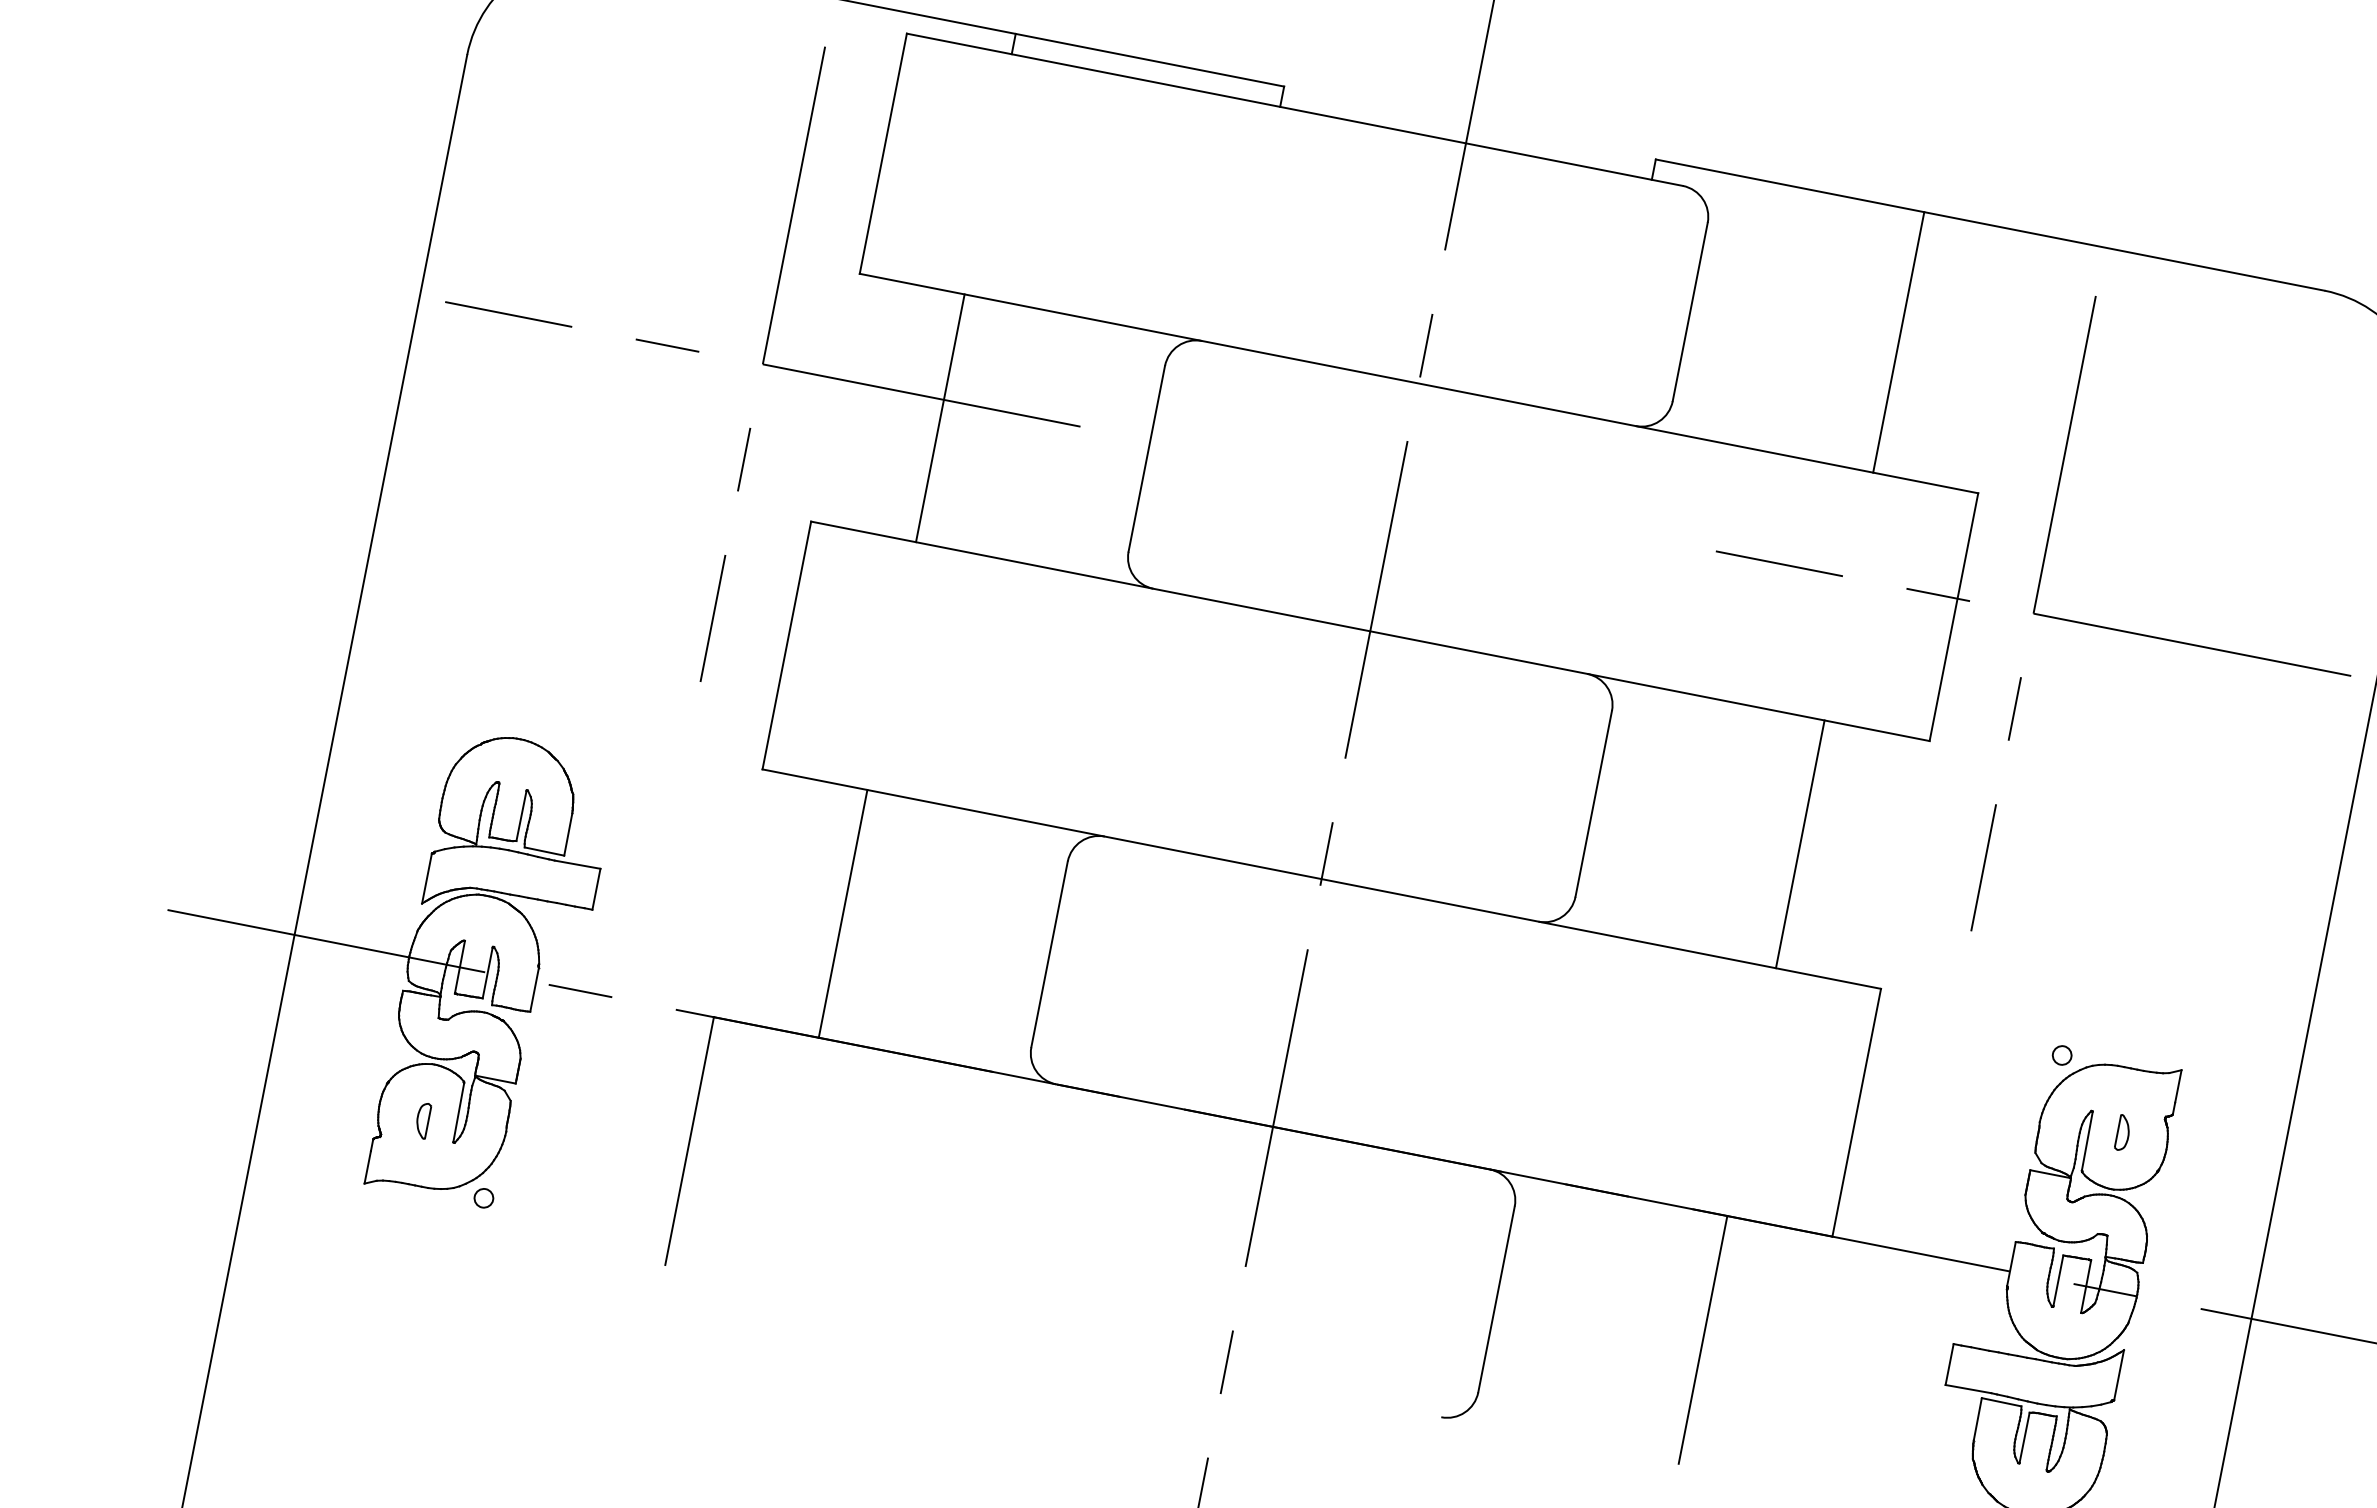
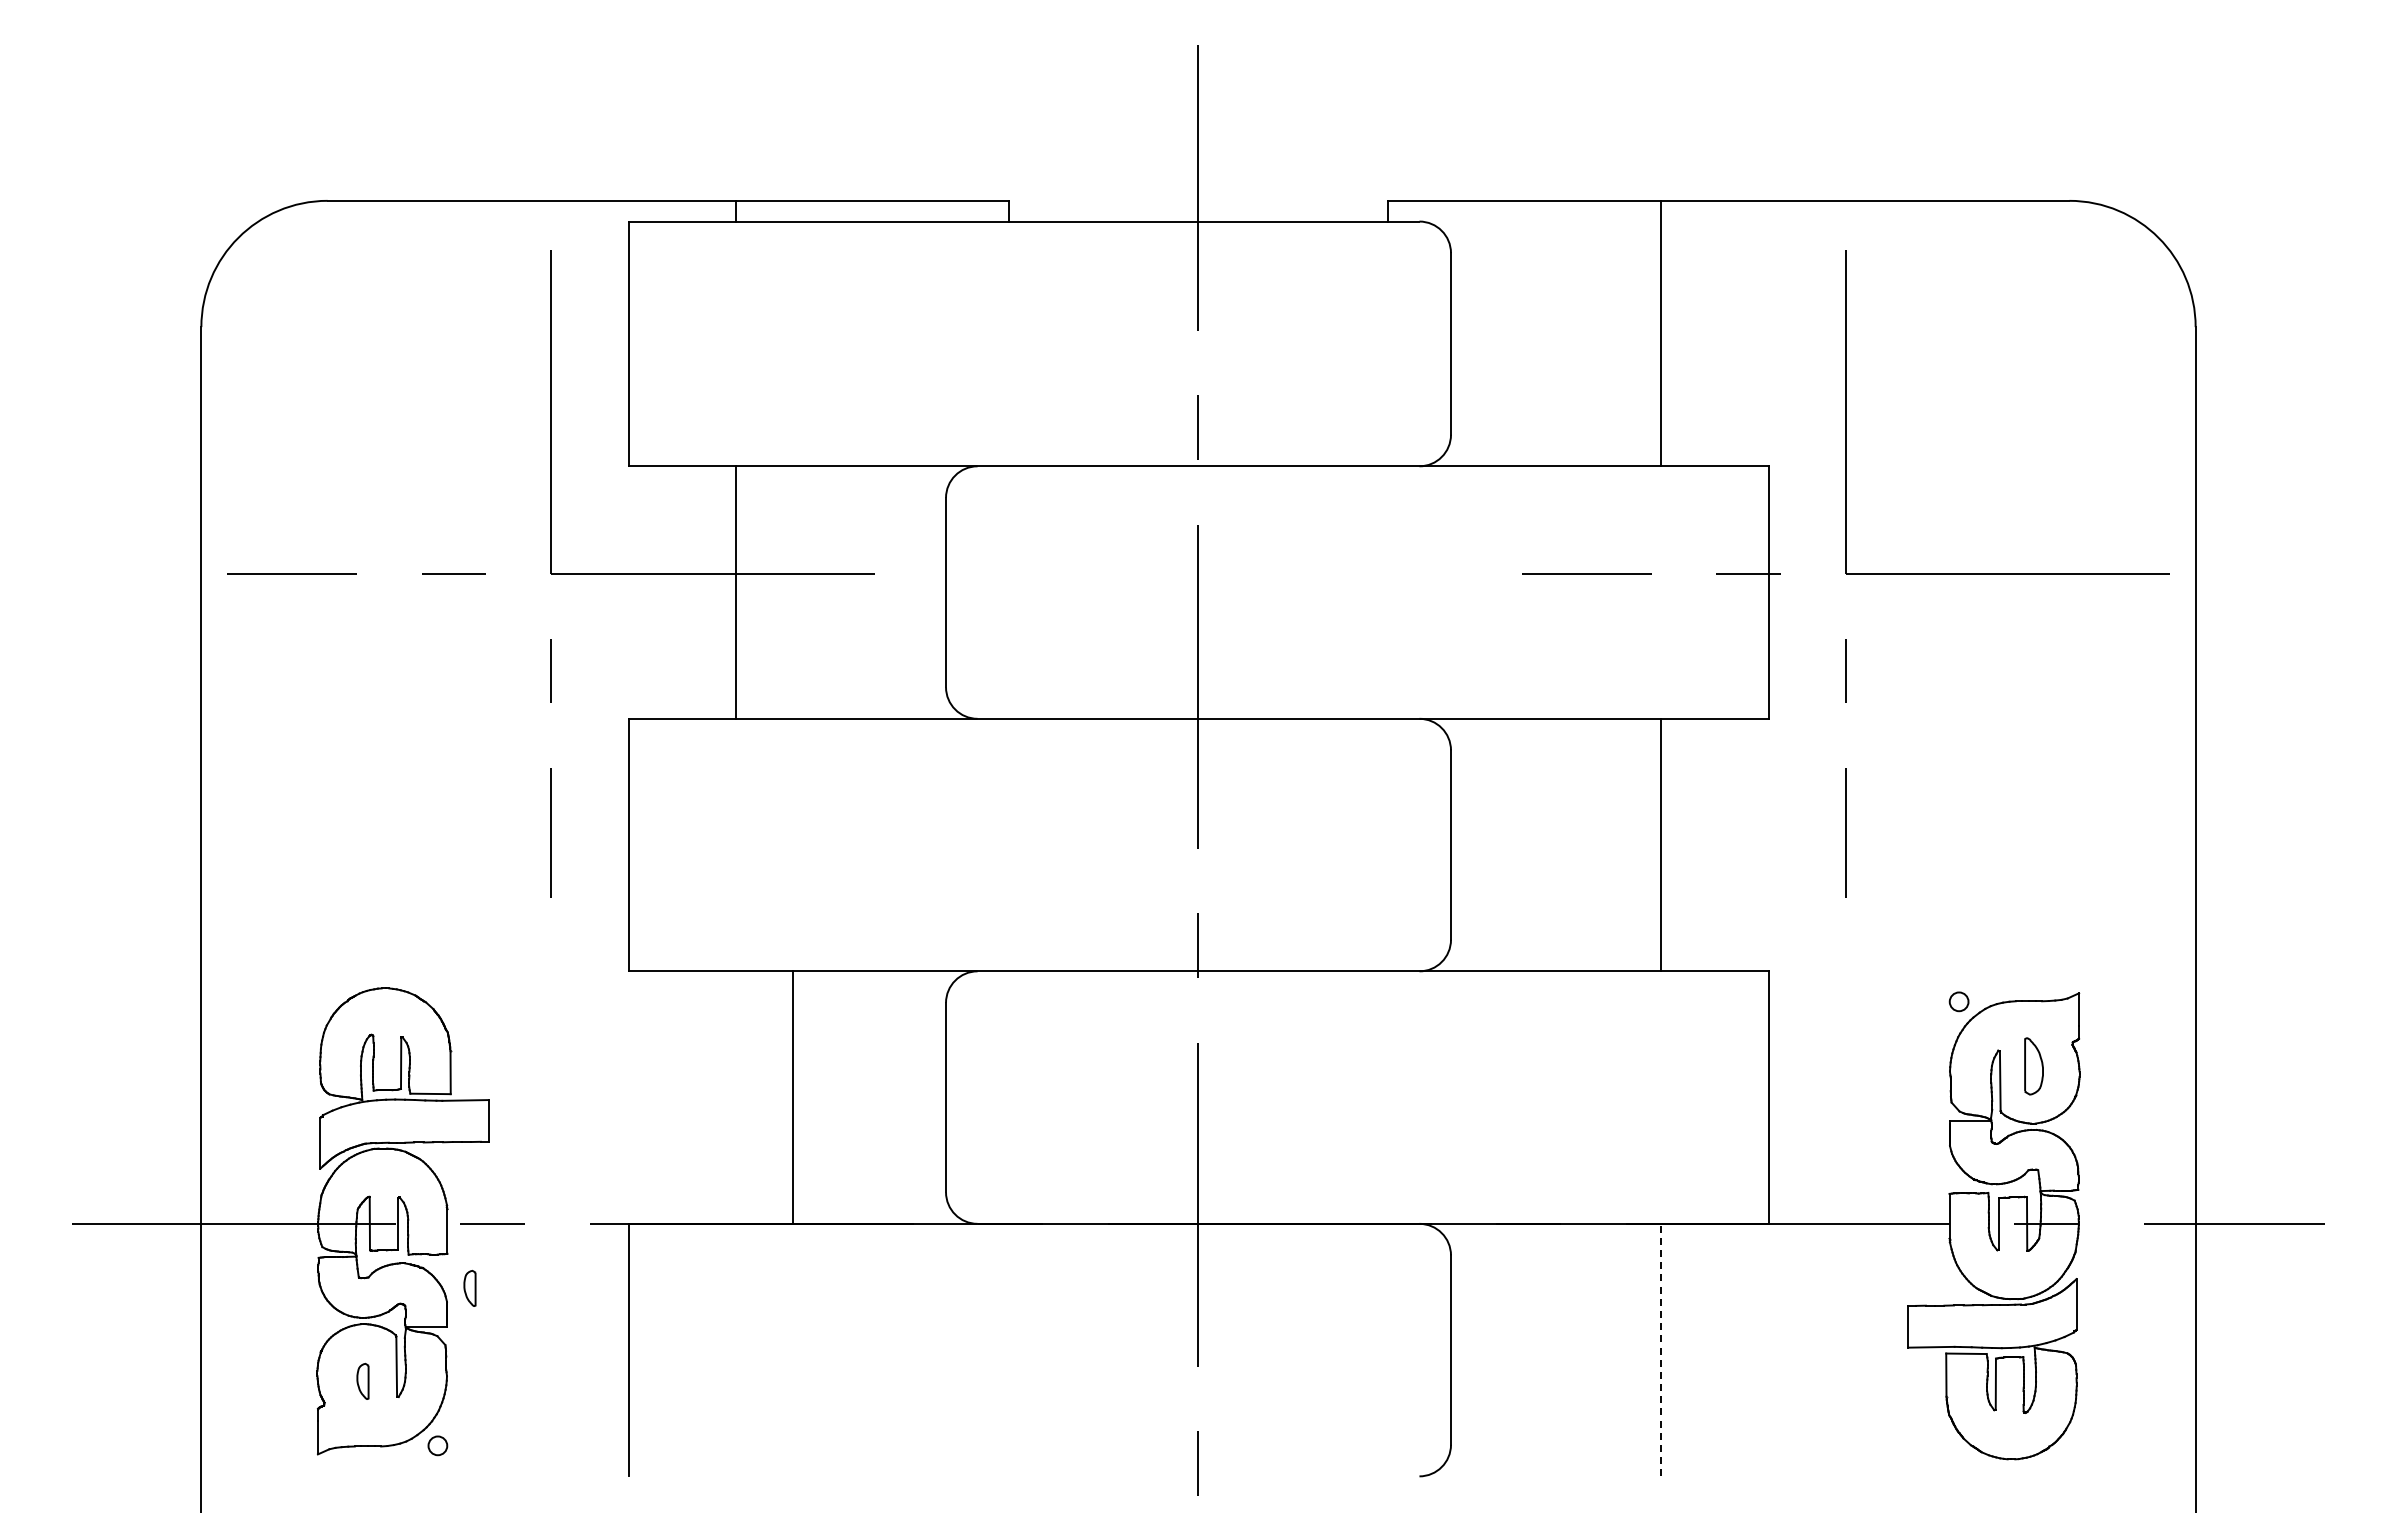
line: (843, 913) -> (792, 1097), moved
part: (545, 1049) -> (469, 1287), added
part: (2122, 1132) -> (2033, 1065), size x1.6
line: (1703, 1339) -> (1661, 1349), solid -> dashed

